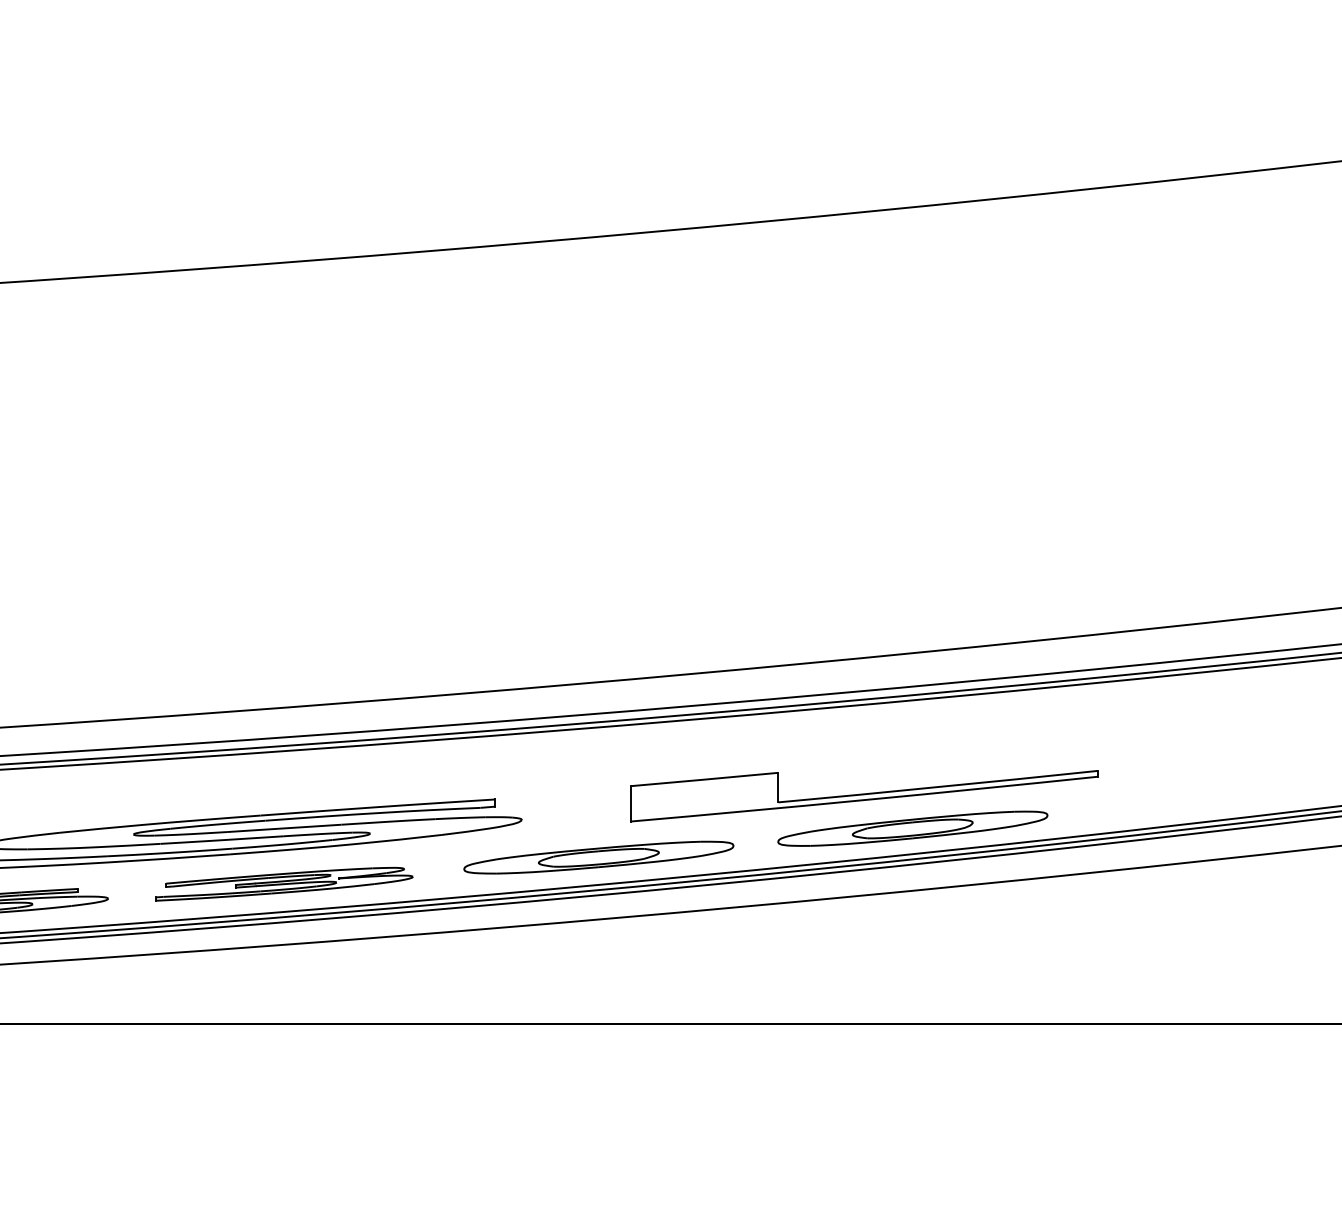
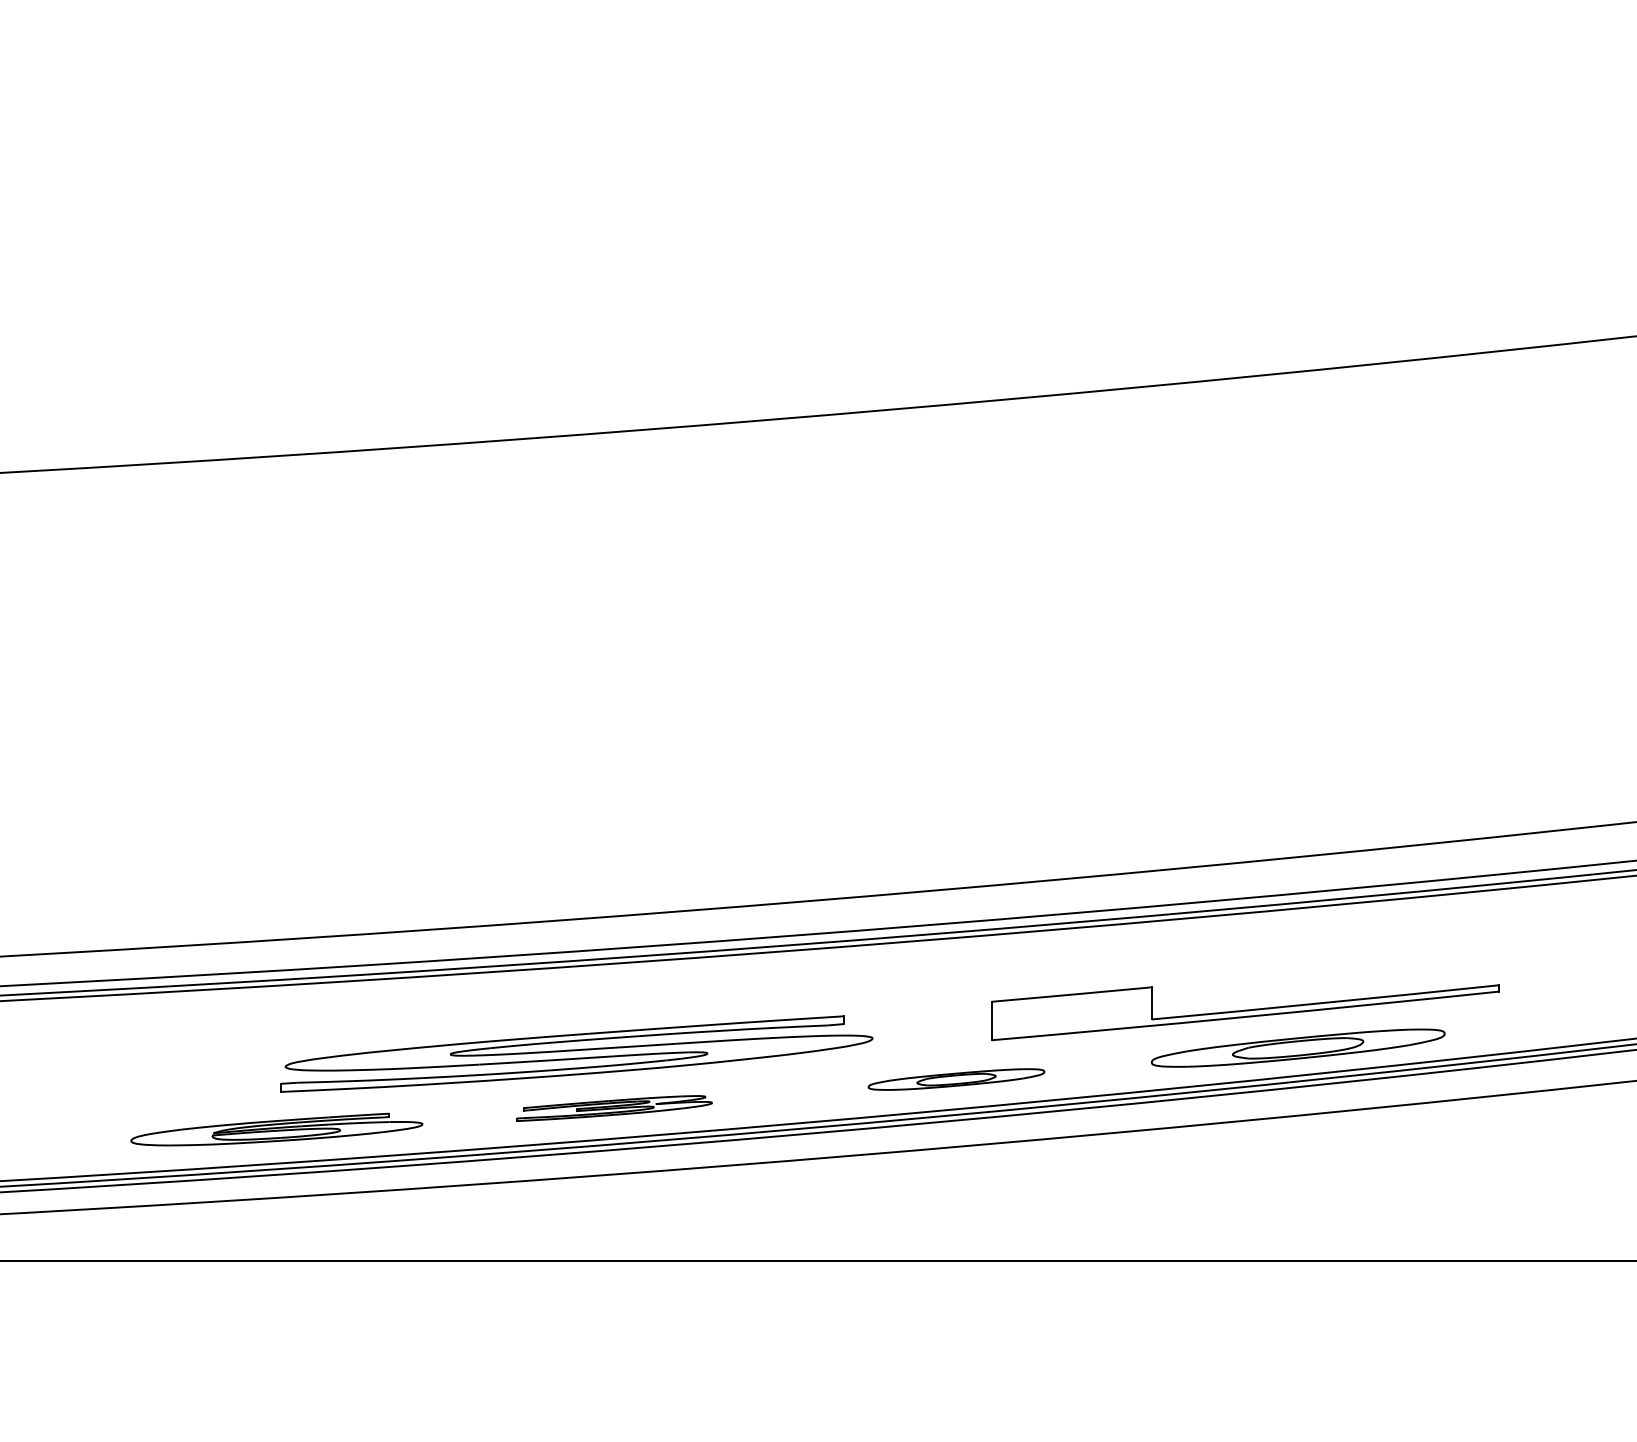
part: (598, 857) -> (956, 1079), size x0.6
part: (284, 884) -> (614, 1108), size x0.7

